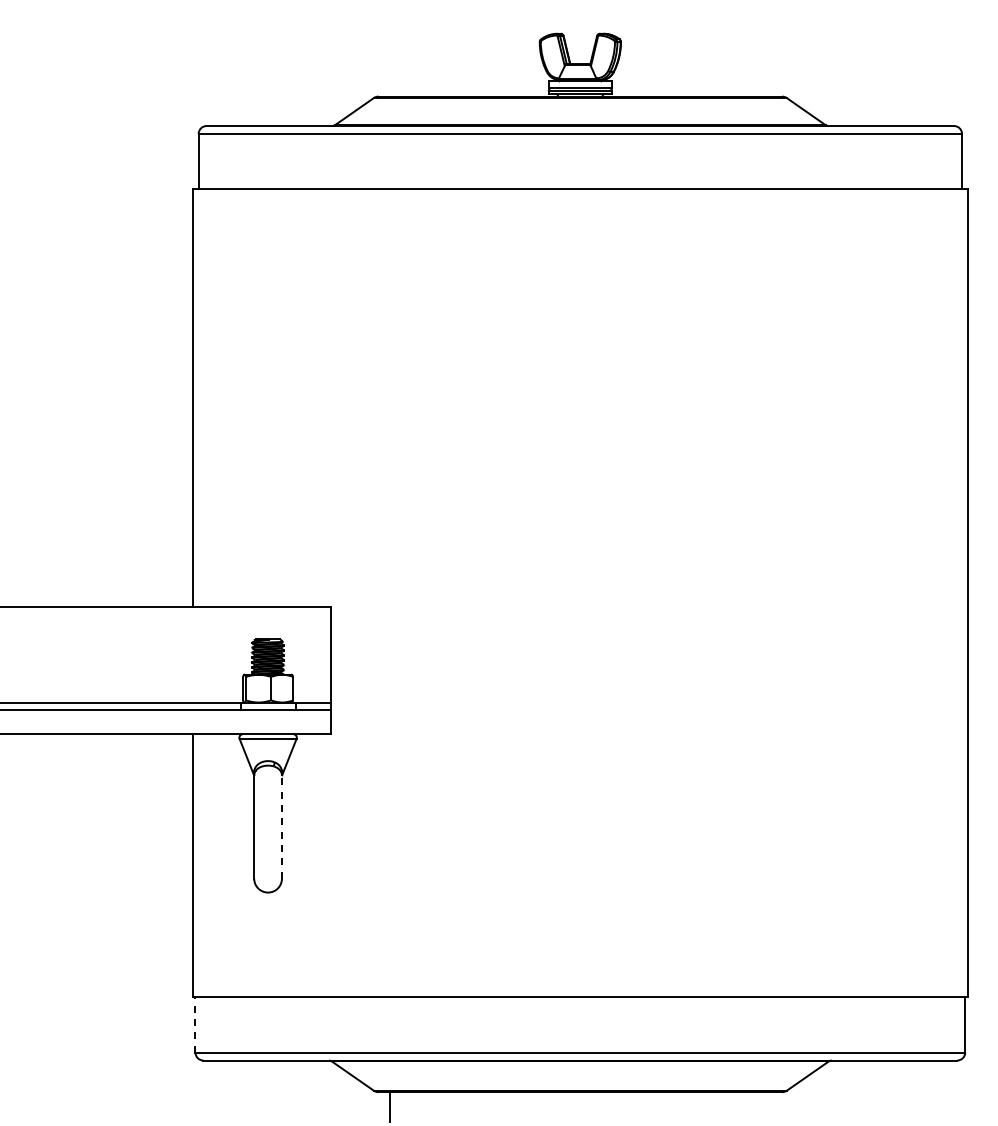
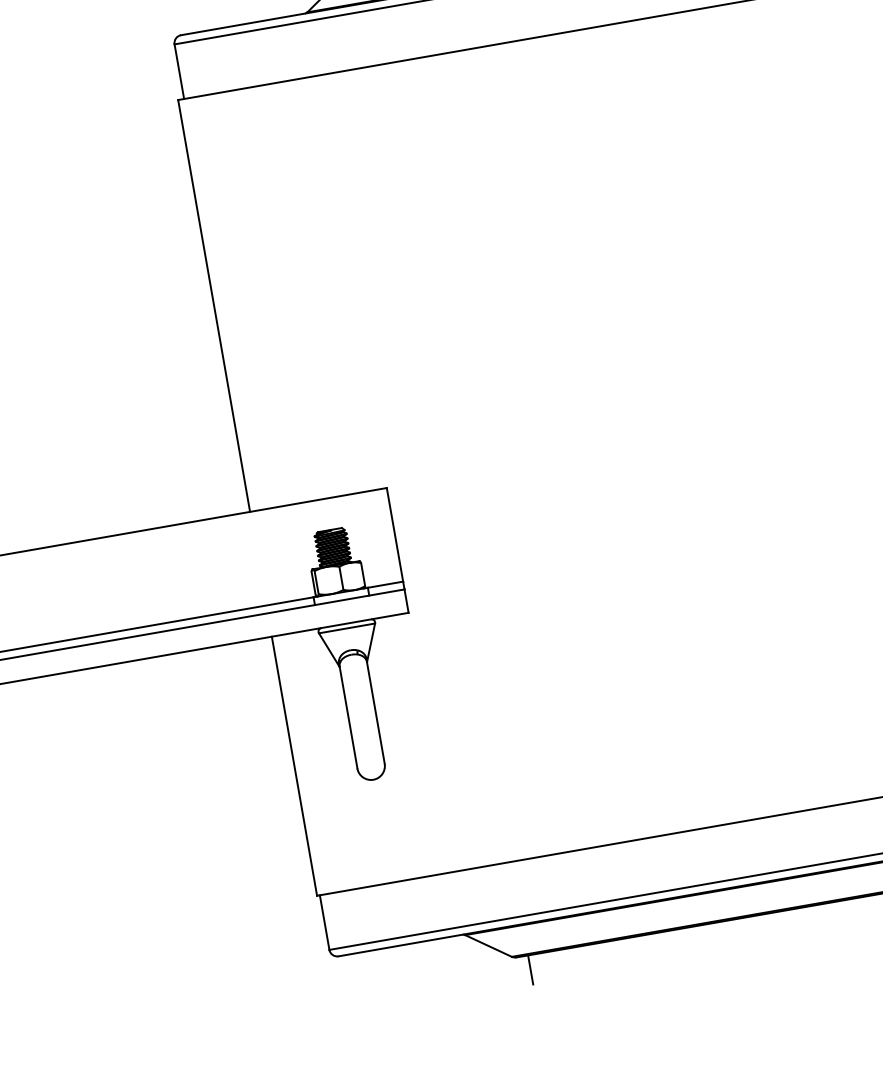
line: (281, 826) -> (375, 712), dashed -> solid
line: (195, 1024) -> (324, 922), dashed -> solid

